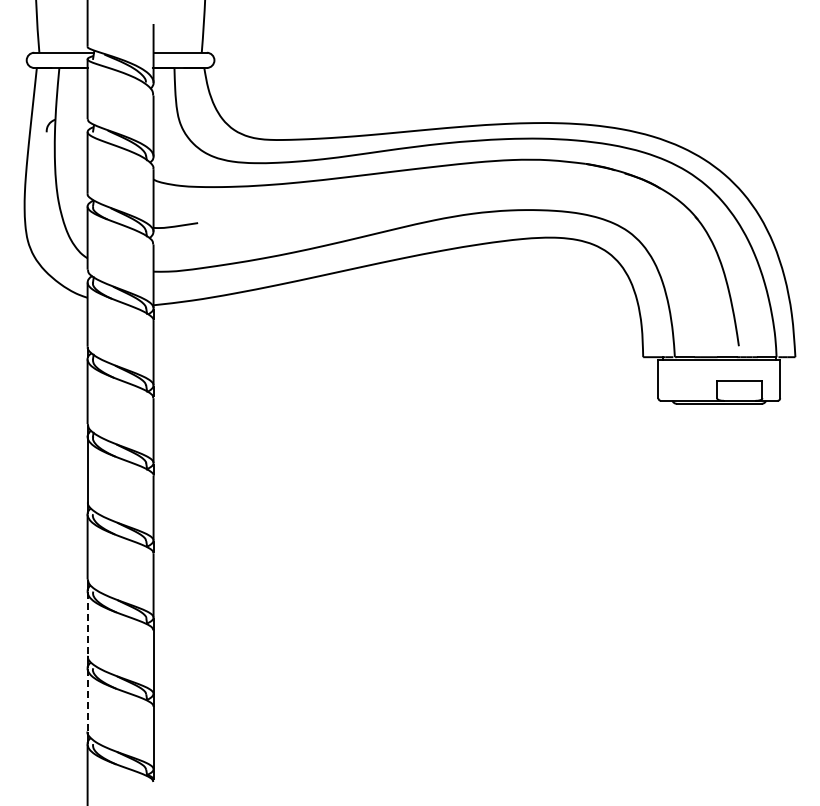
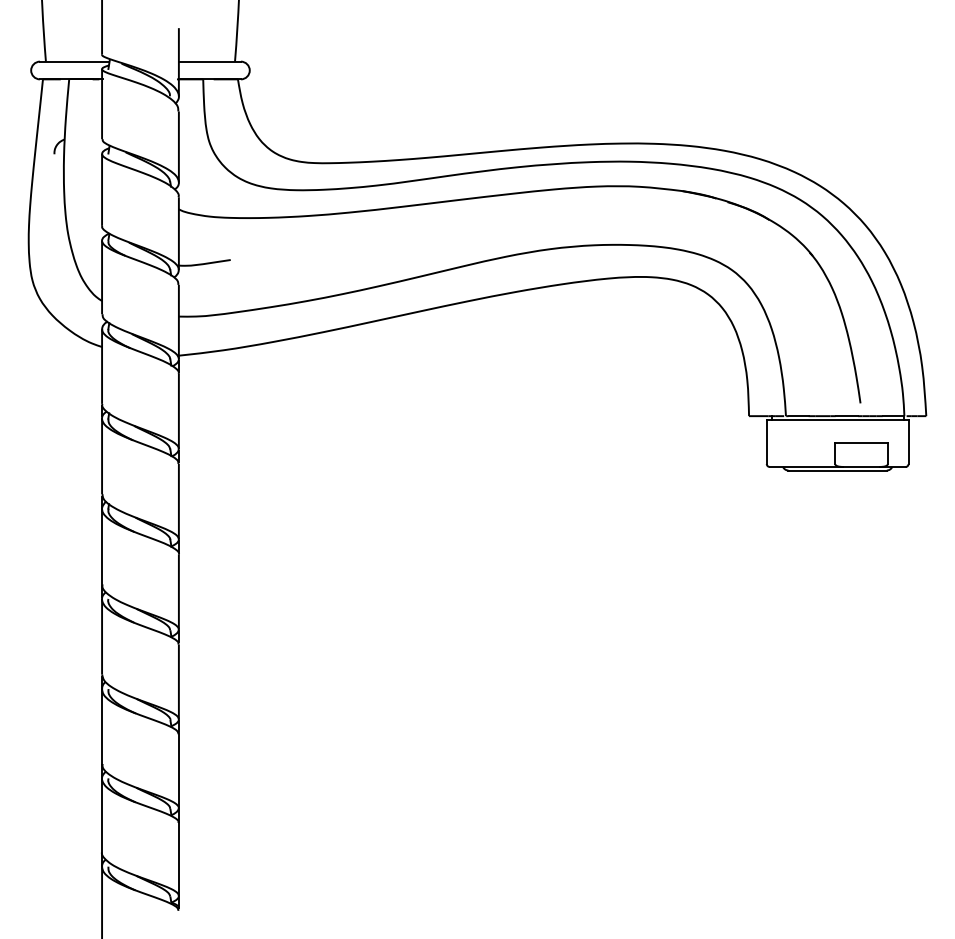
line: (87, 623) -> (101, 726), dashed -> solid
line: (87, 700) -> (101, 815), dashed -> solid

